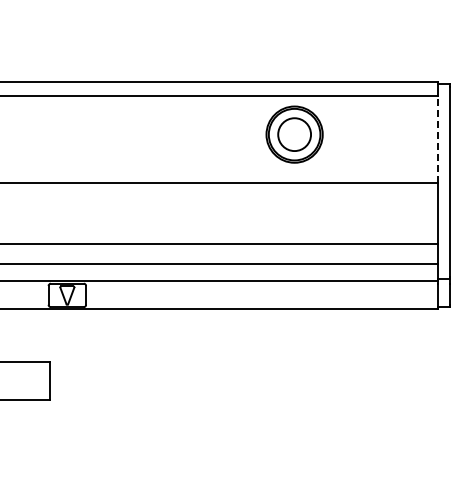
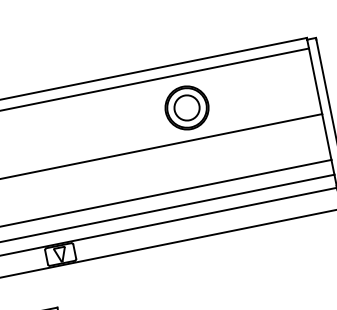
part: (294, 134) -> (186, 107), moved
line: (437, 139) -> (315, 81), dashed -> solid

